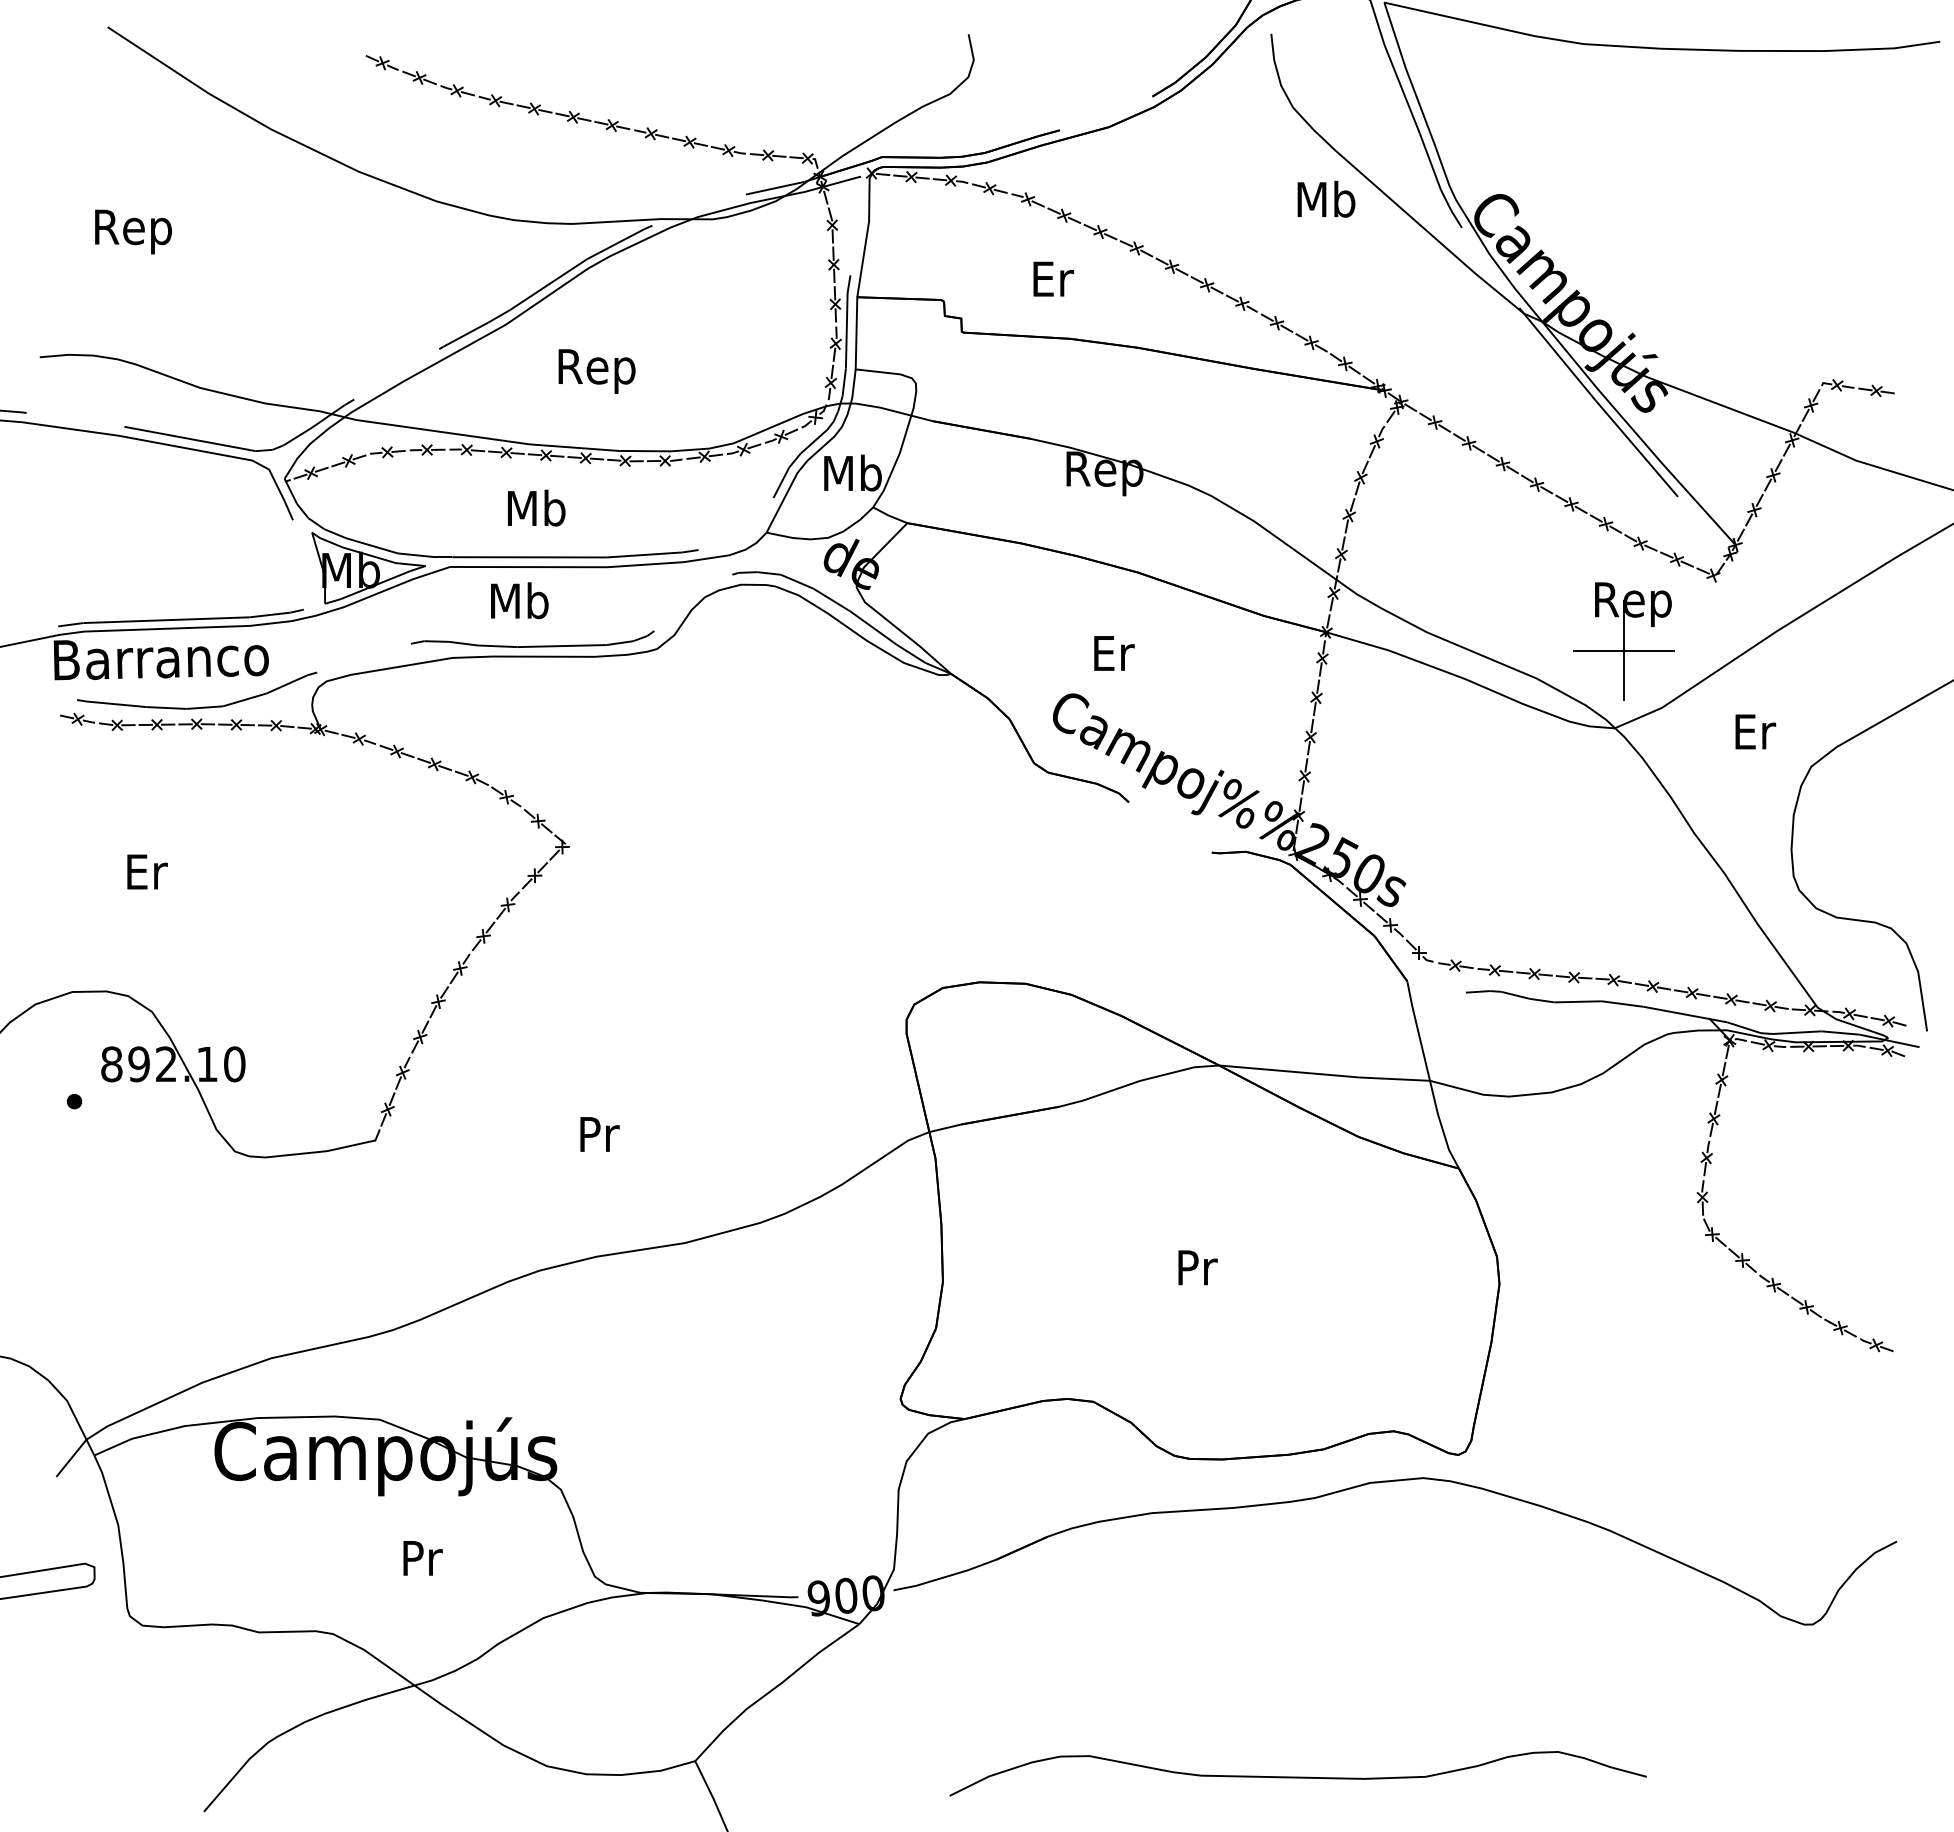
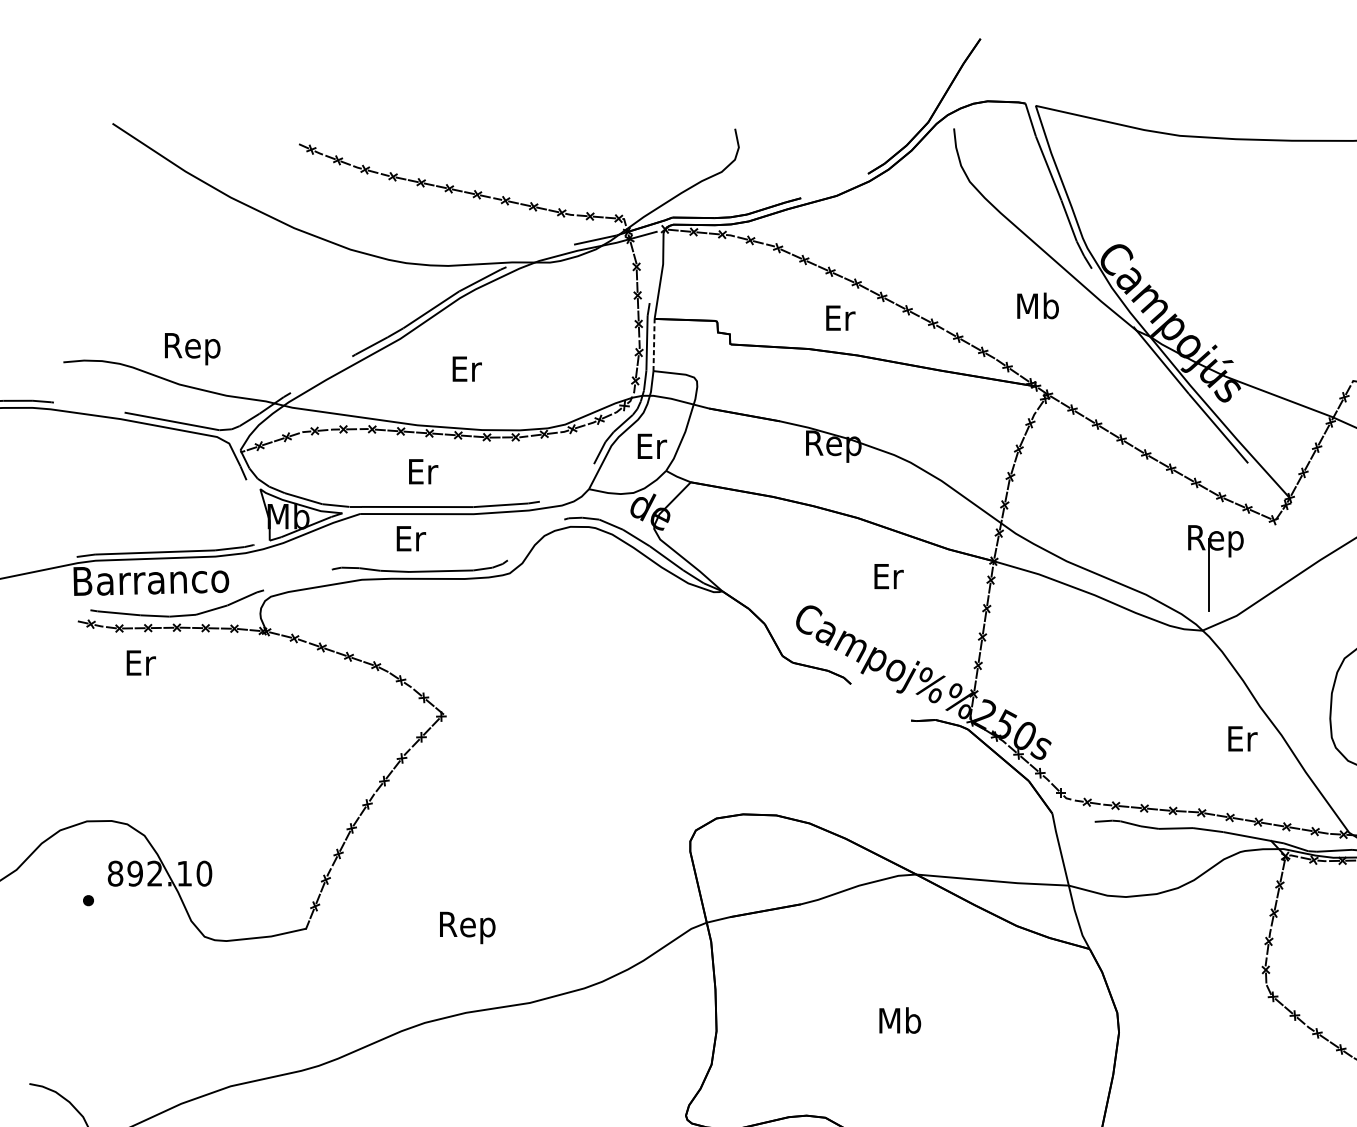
text: (1326, 198) -> (1038, 305), moved
text: (133, 231) -> (192, 348), moved
text: (1053, 278) -> (840, 317), moved
line: (856, 332) -> (654, 344), solid -> dashed
text: (596, 371) -> (466, 372), Rep -> Er
text: (852, 472) -> (651, 445), Mb -> Er
text: (536, 507) -> (422, 470), Mb -> Er
text: (519, 600) -> (410, 538), Mb -> Er
line: (1623, 650) -> (1208, 574), removed
text: (1114, 653) -> (889, 576), moved
text: (1755, 731) -> (1242, 738), moved
text: (147, 871) -> (141, 662), moved
text: (598, 1139) -> (467, 928), Pr -> Rep
text: (1196, 1267) -> (899, 1020), Pr -> Mb

